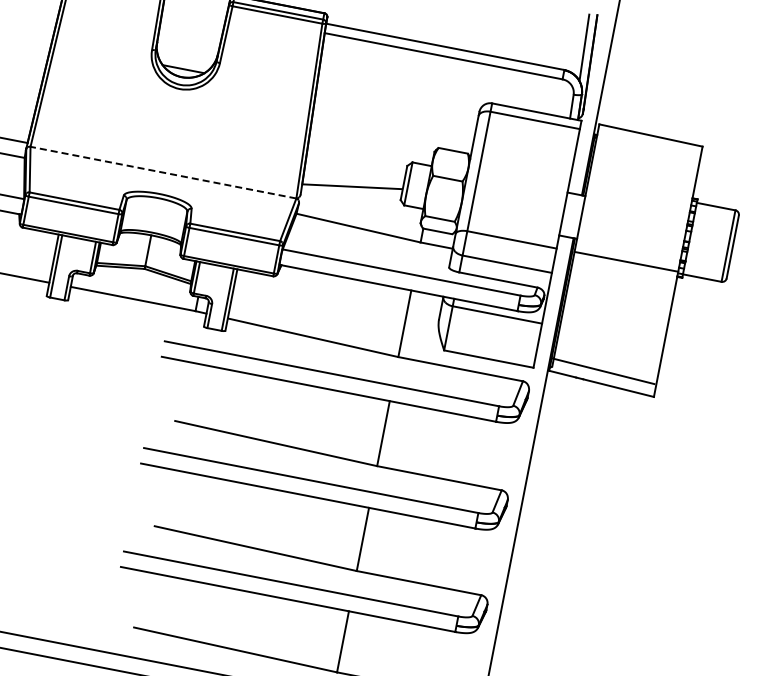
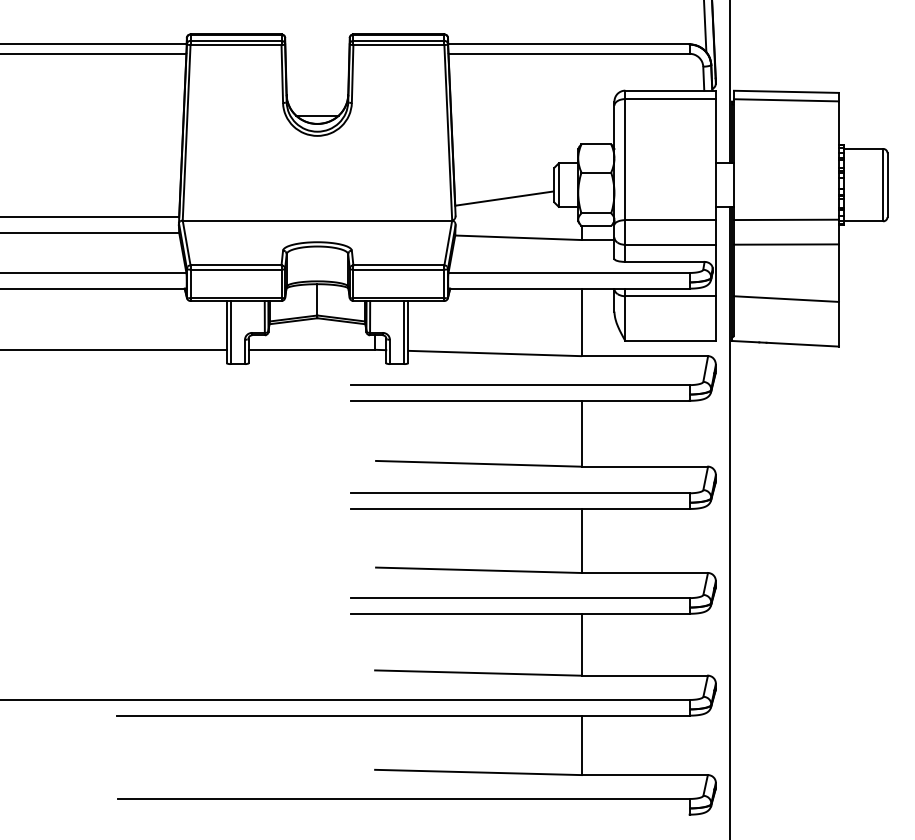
line: (649, 144) -> (786, 100), added
line: (163, 172) -> (317, 220), dashed -> solid
line: (621, 286) -> (786, 244), added
line: (603, 370) -> (786, 298), moved

